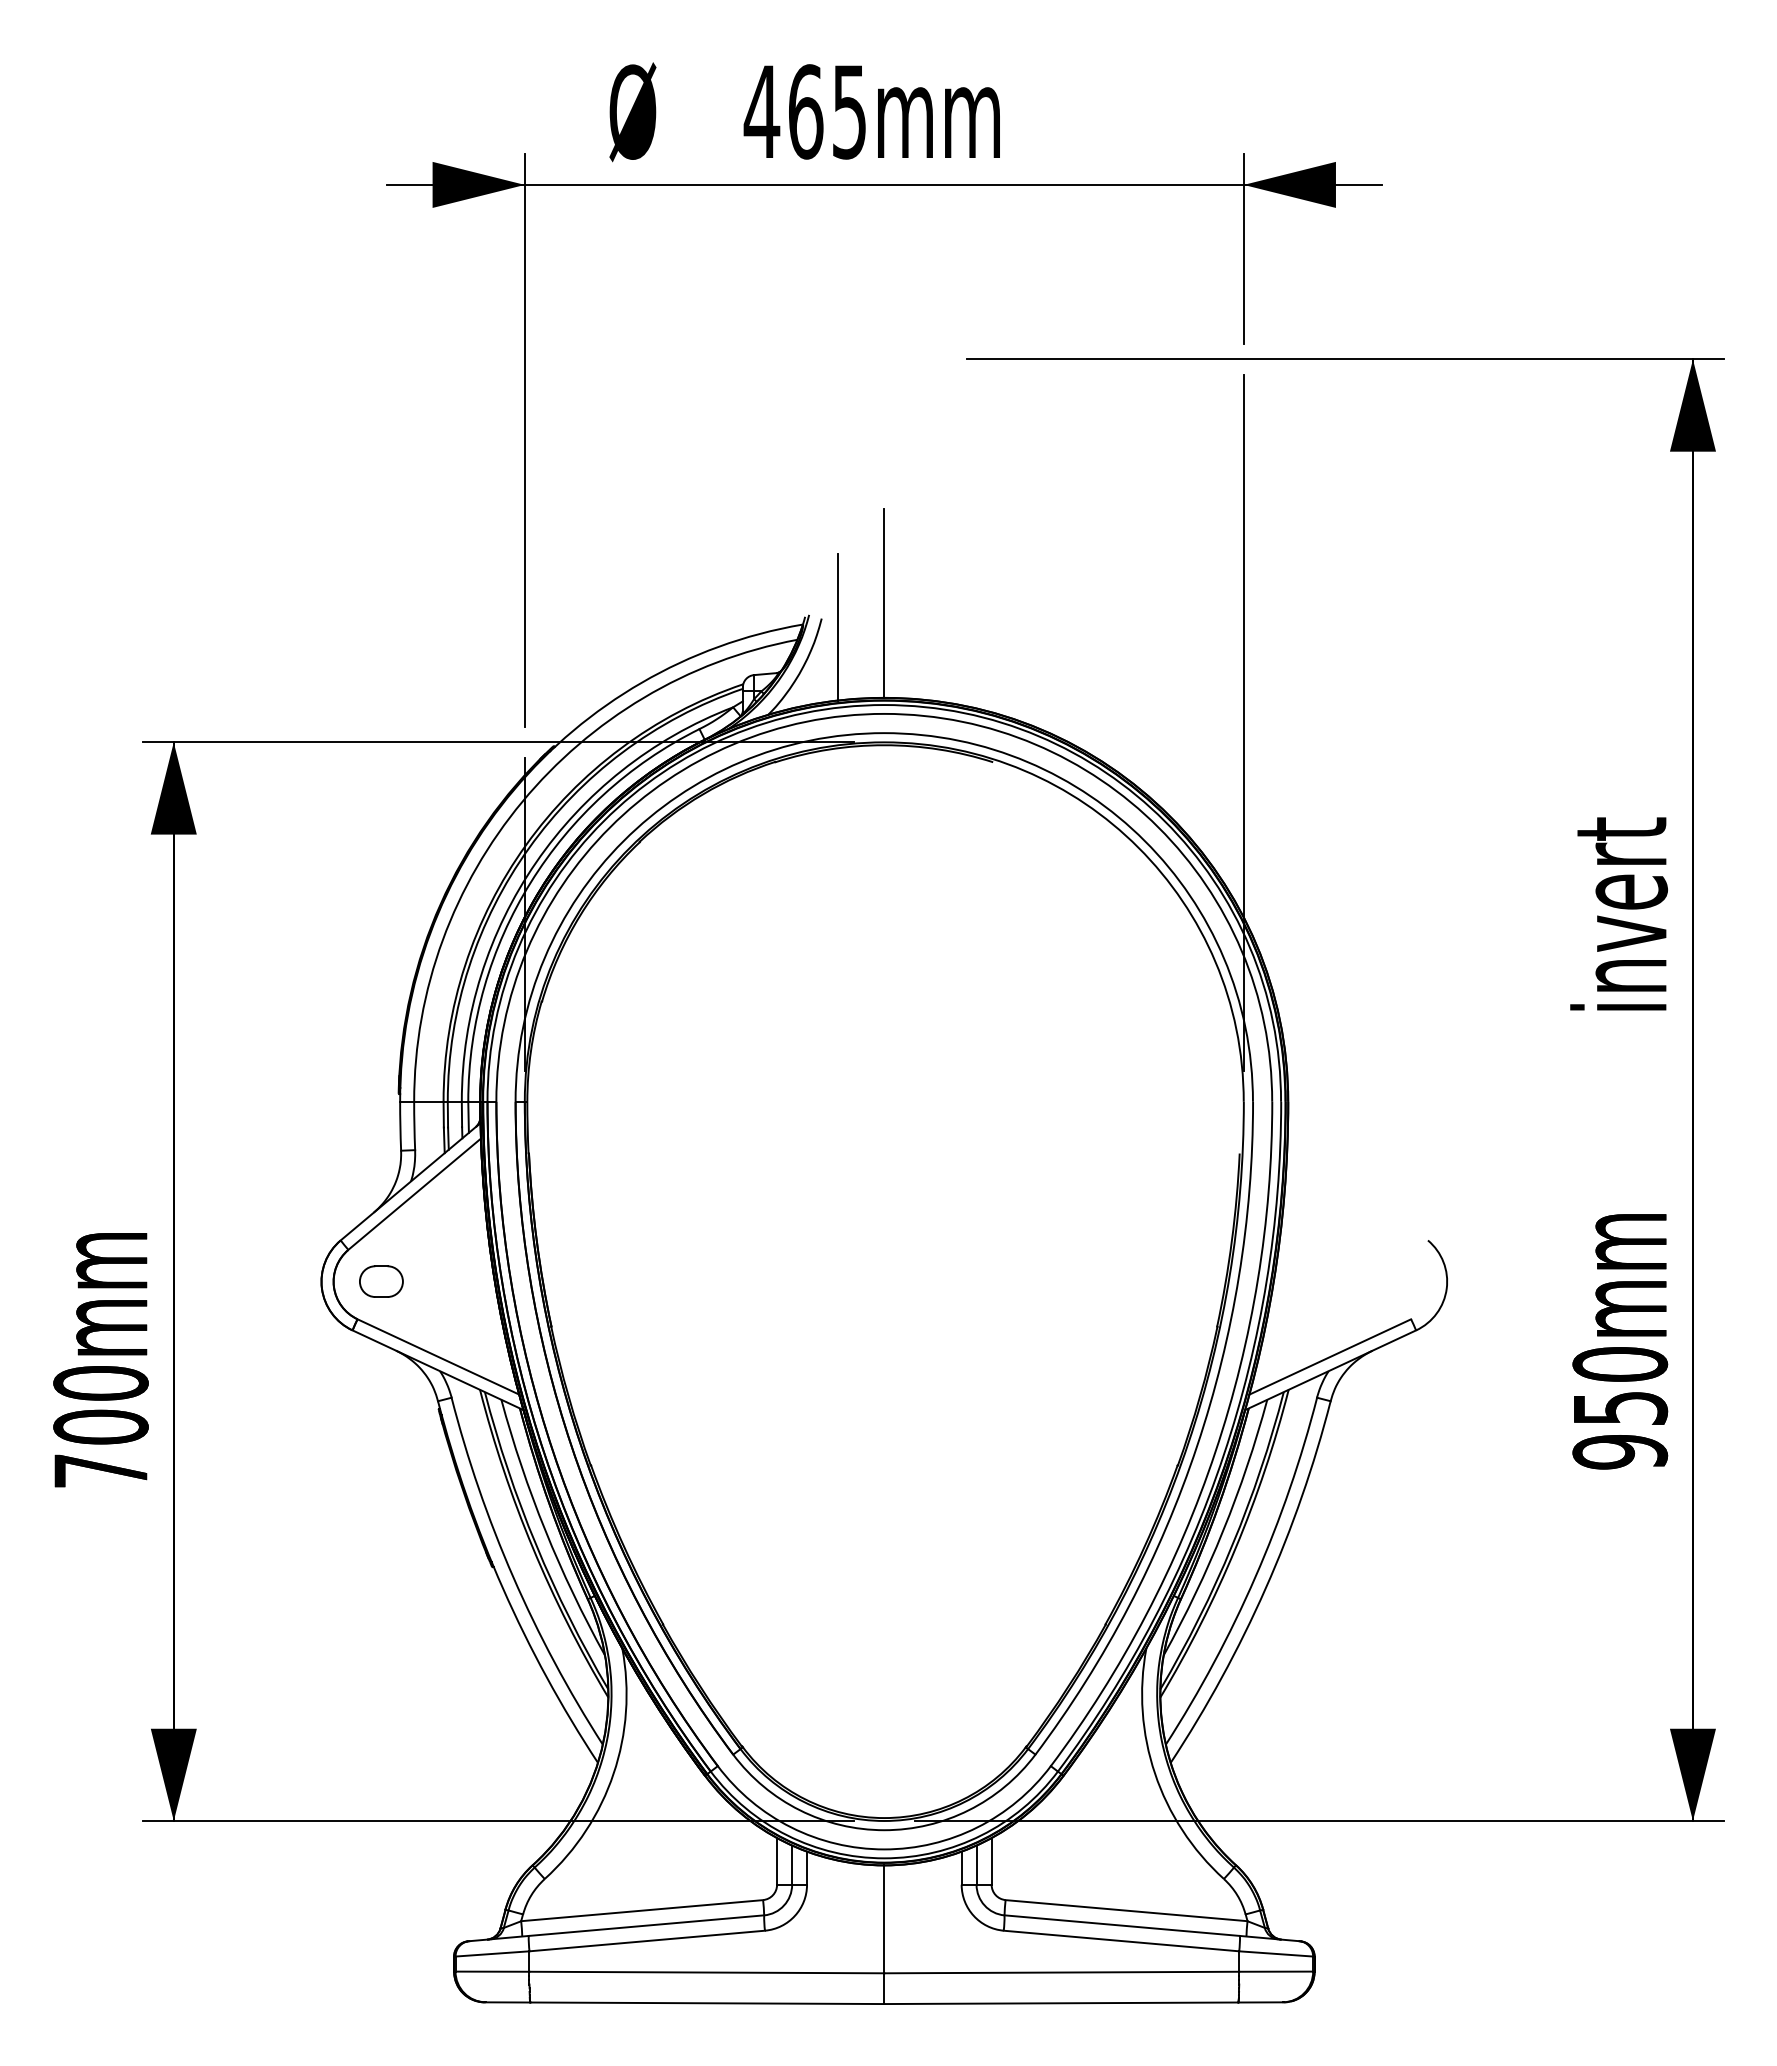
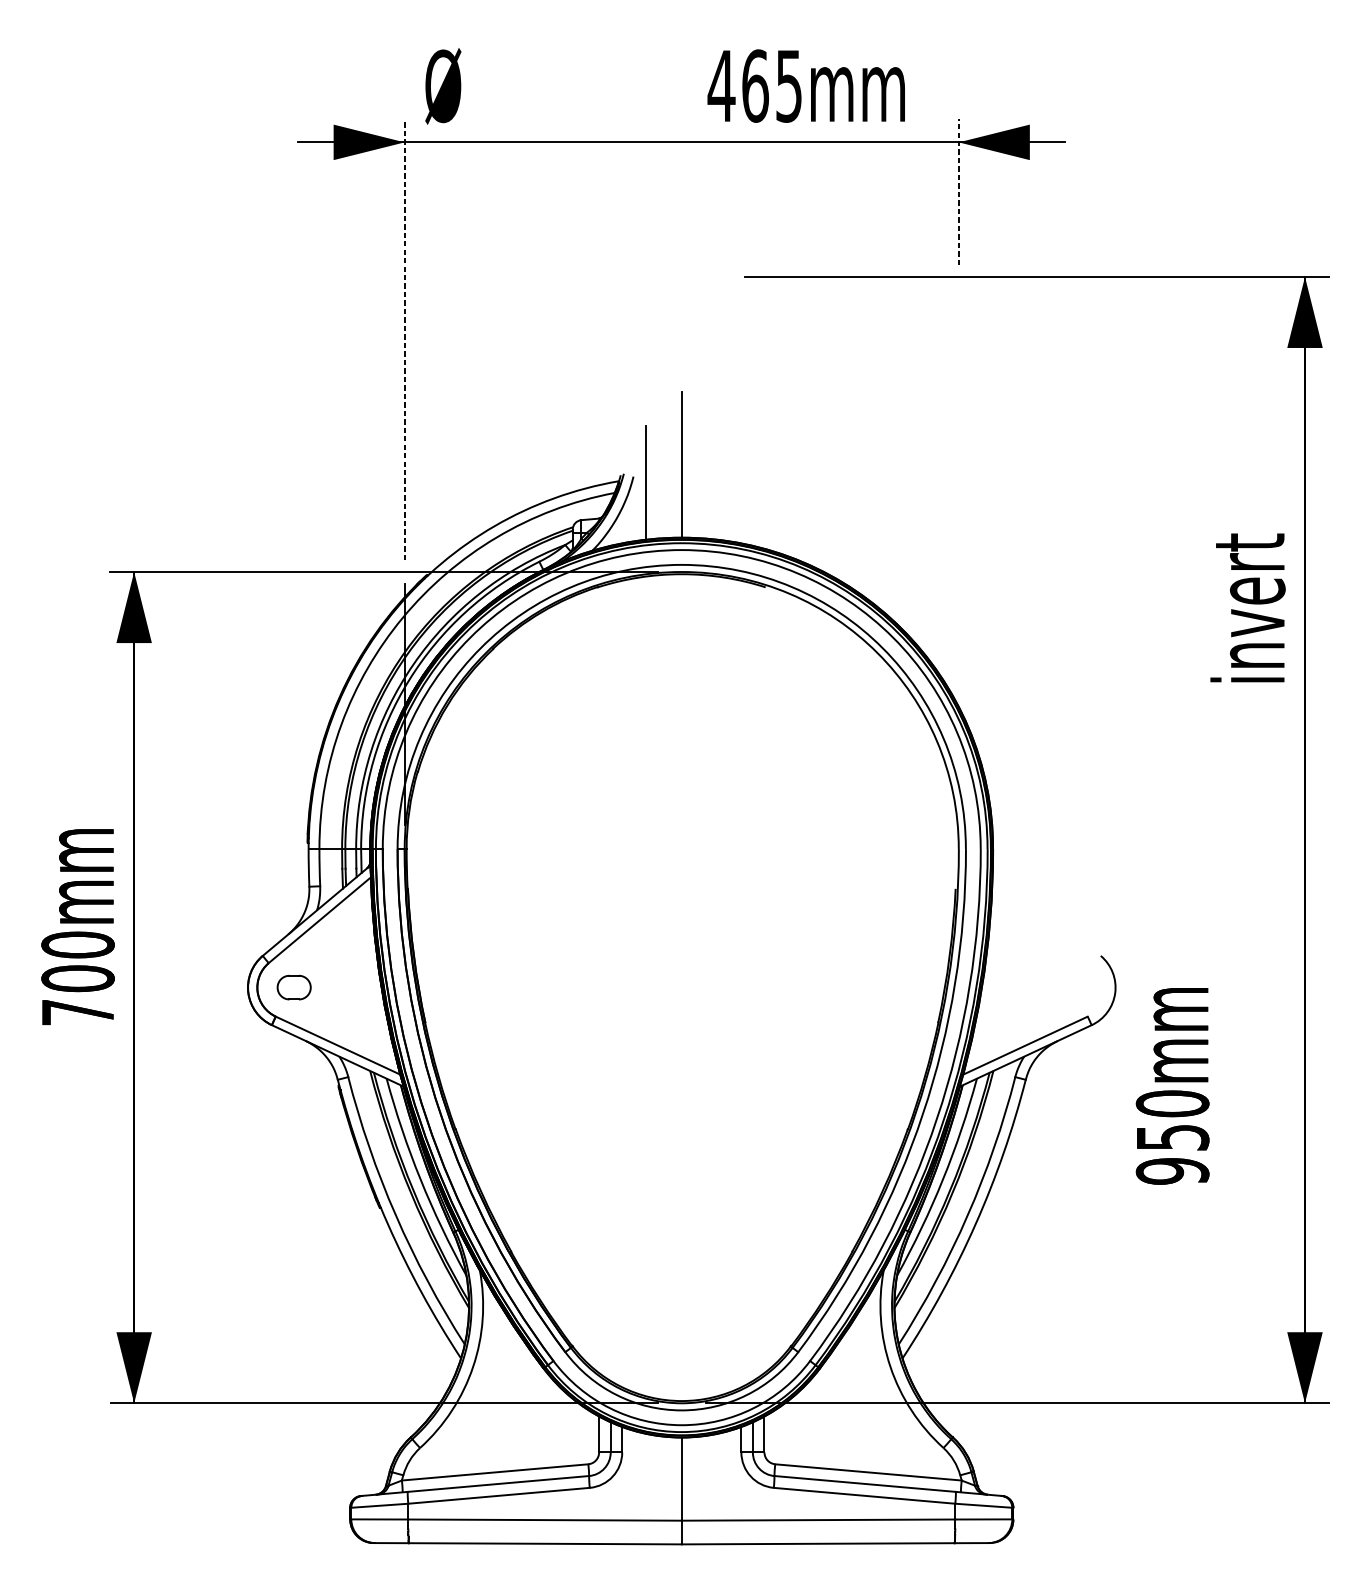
text: (871, 111) -> (805, 85), moved
text: (632, 112) -> (443, 86), moved
line: (1243, 249) -> (958, 192), solid -> dashed
line: (524, 440) -> (404, 339), solid -> dashed
line: (1243, 722) -> (958, 556), removed
text: (1618, 913) -> (1247, 607), moved
text: (1620, 1341) -> (1172, 1086), moved
text: (100, 1360) -> (77, 927), moved

